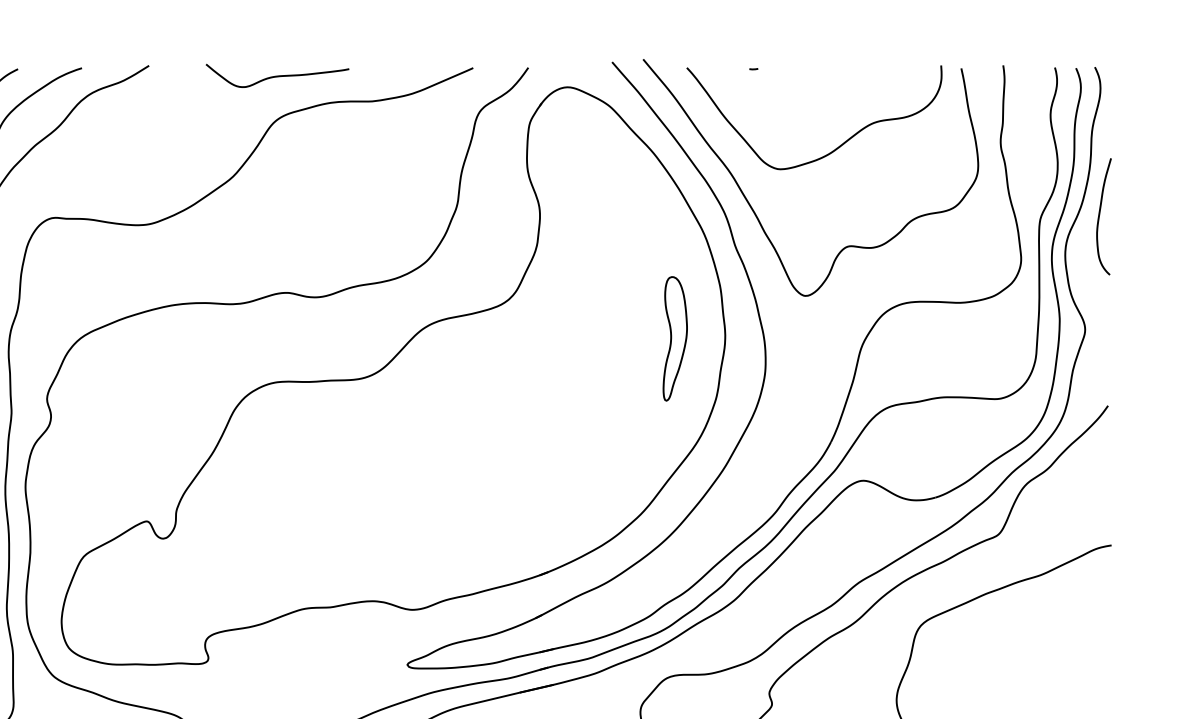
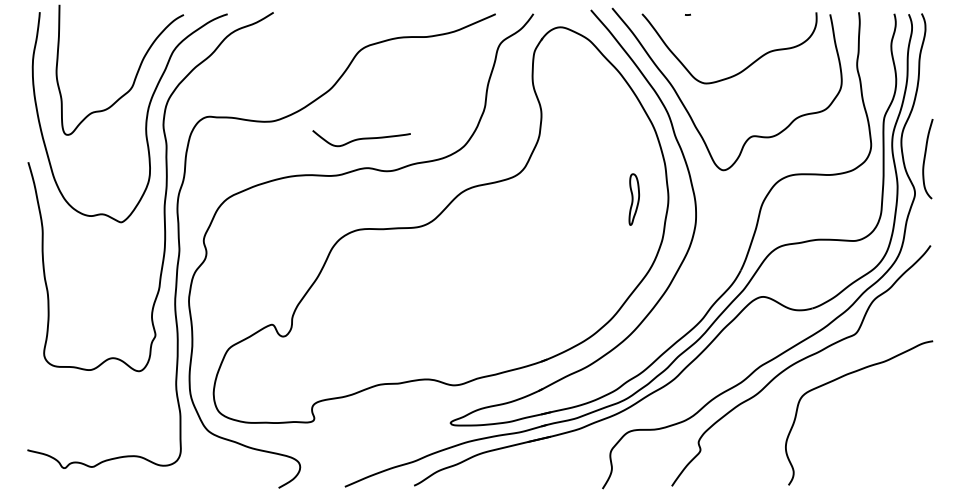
curve: (277, 75) -> (361, 138), moved
curve: (1100, 217) -> (925, 159), moved
part: (675, 338) -> (634, 199), size x0.6

